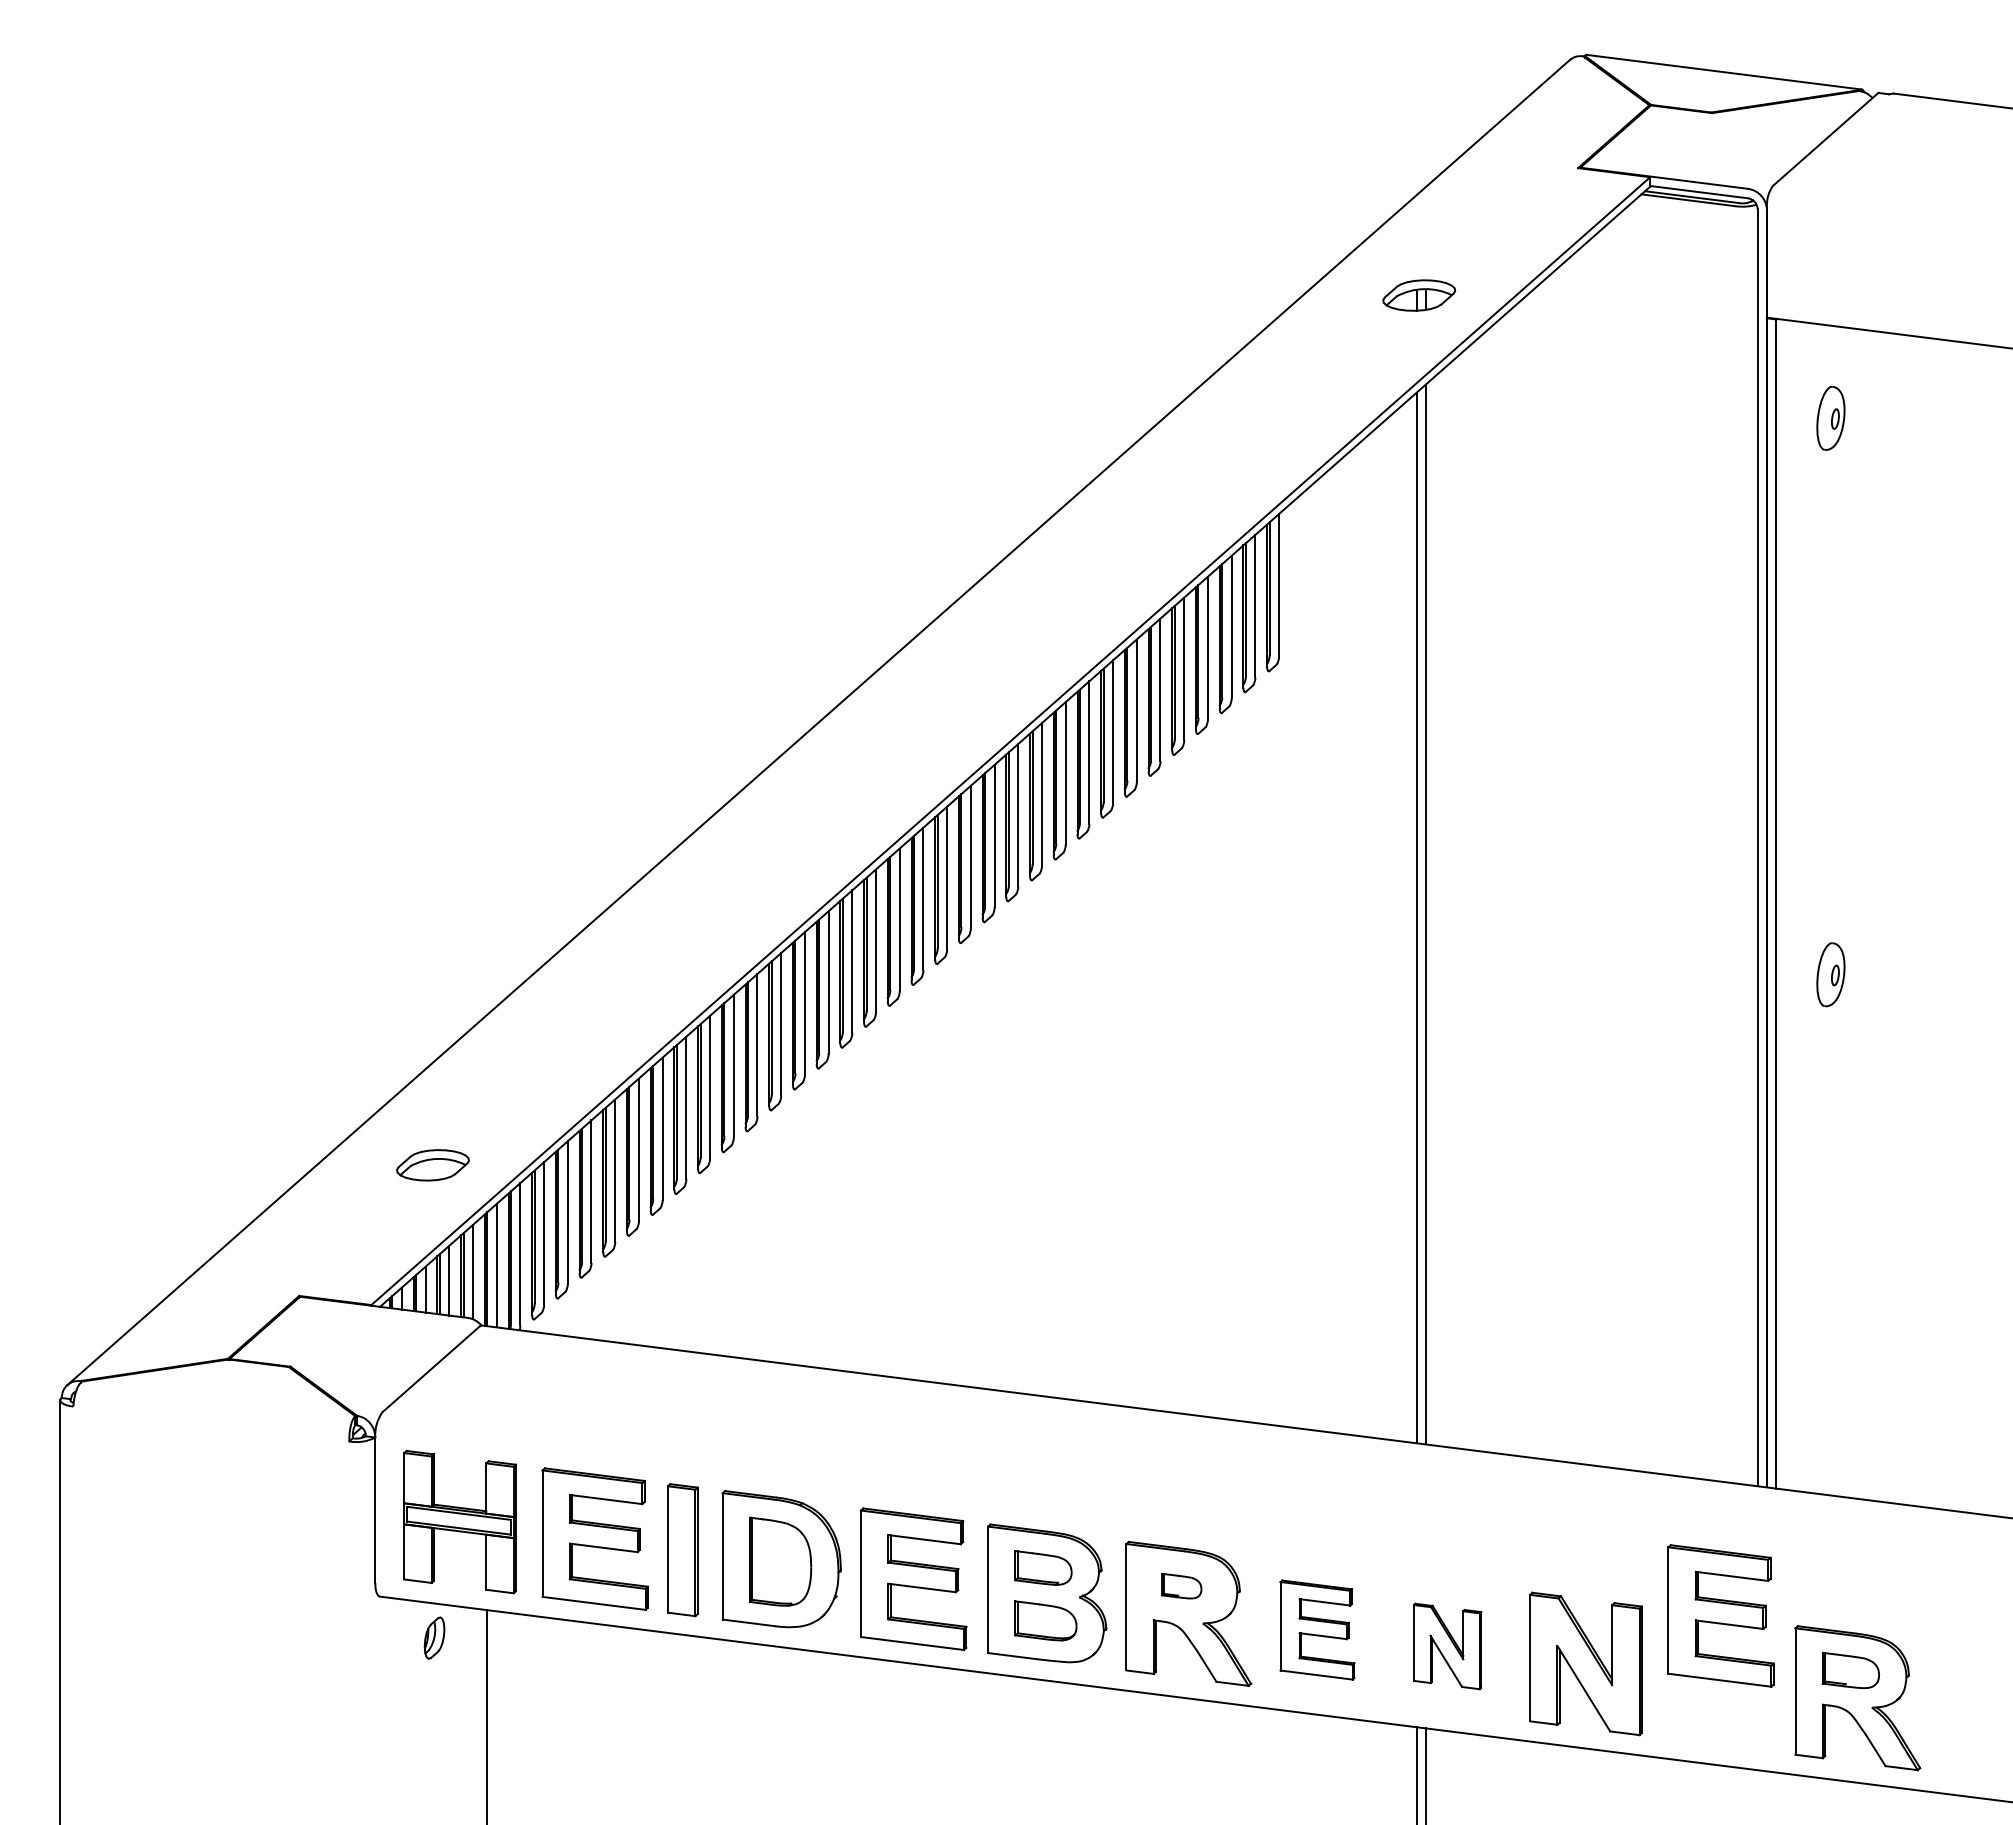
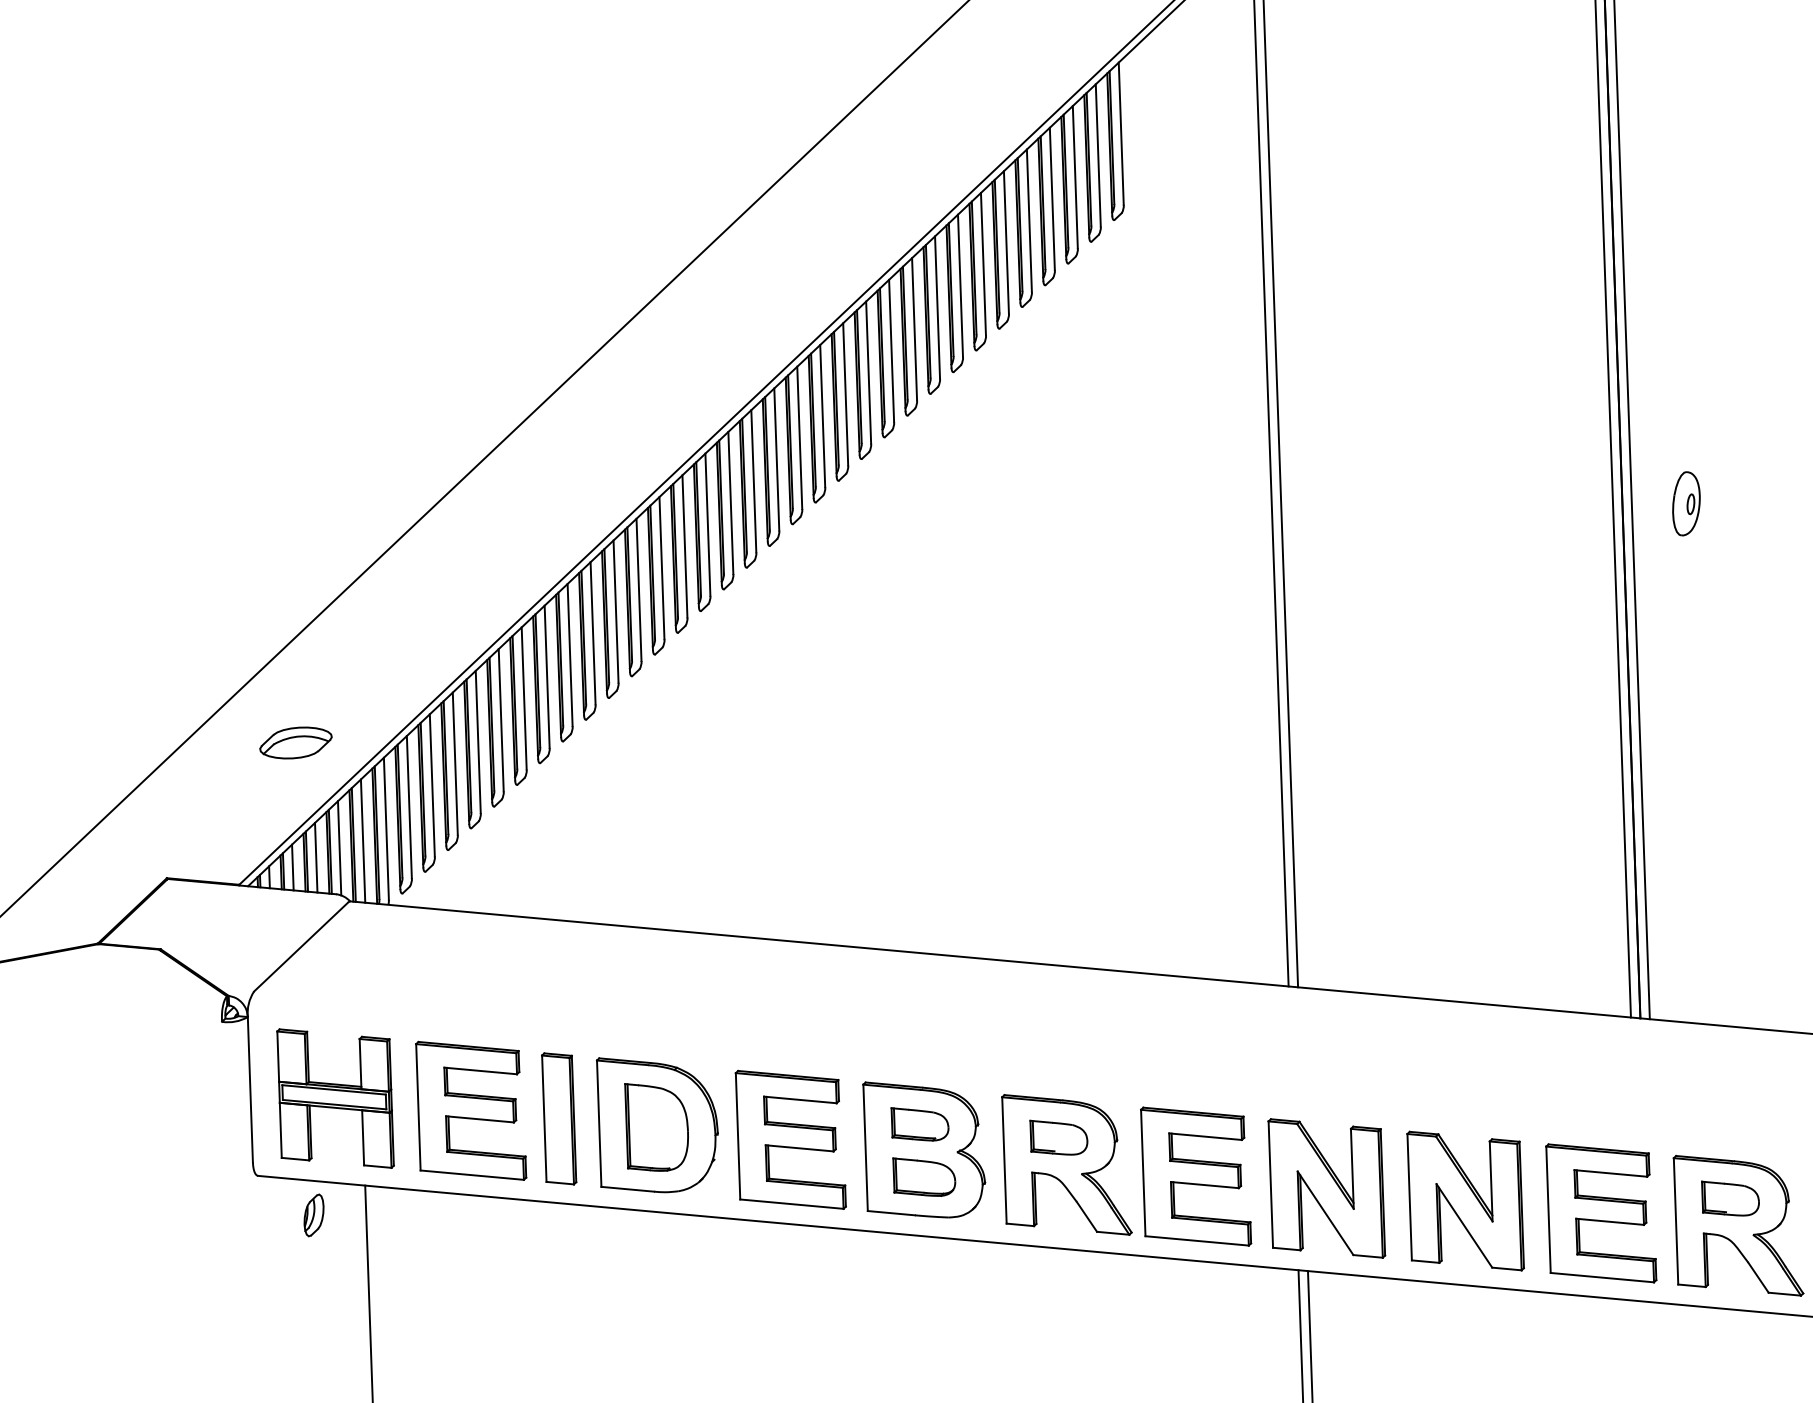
part: (1181, 1585) -> (1058, 1136), size x1.43
part: (1720, 1615) -> (1600, 1212), moved
part: (1317, 1629) -> (1196, 1176), size x1.43
part: (1447, 1646) -> (1326, 1188), size x1.67

